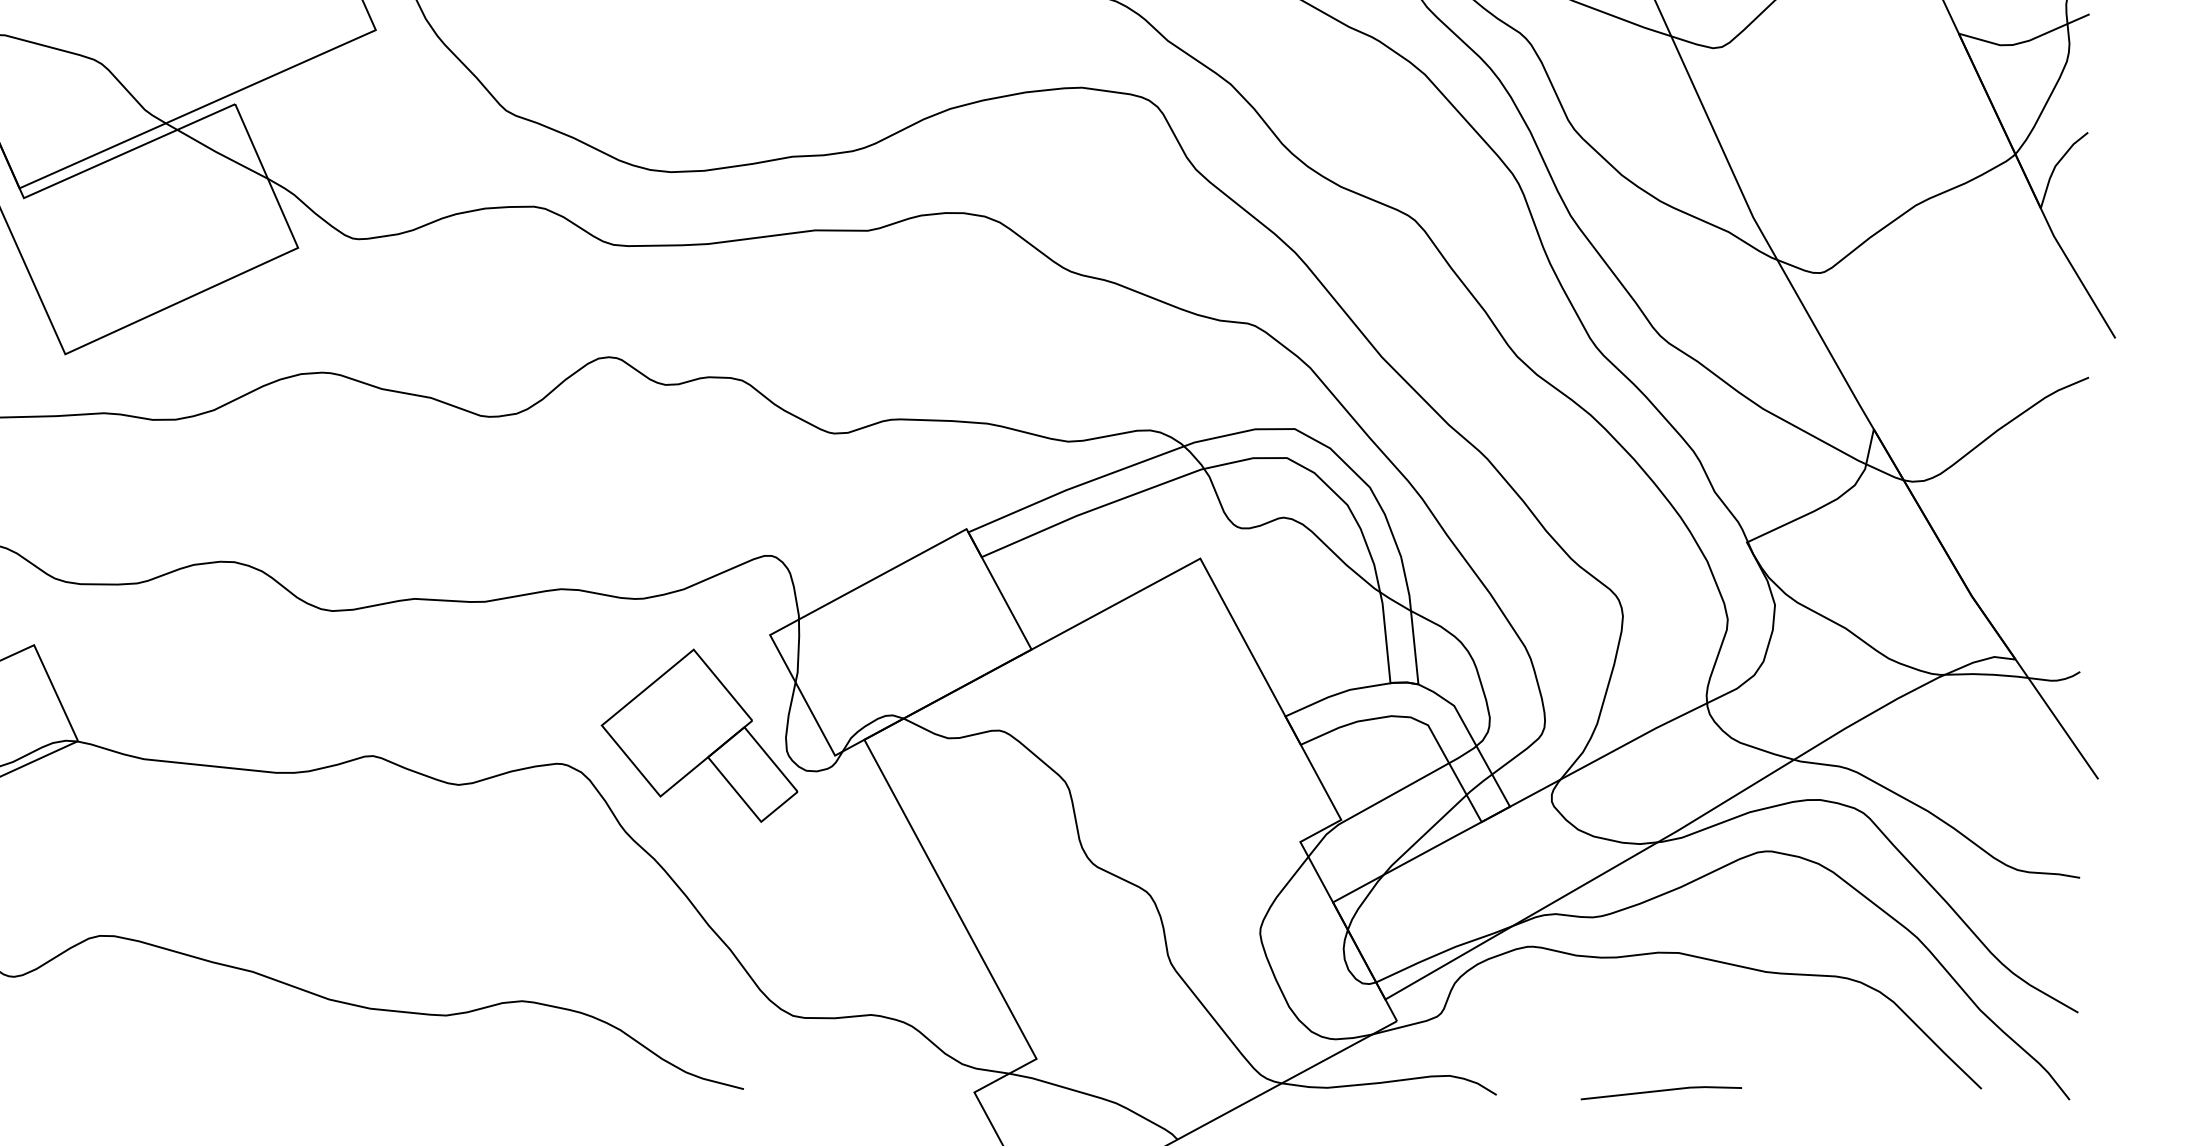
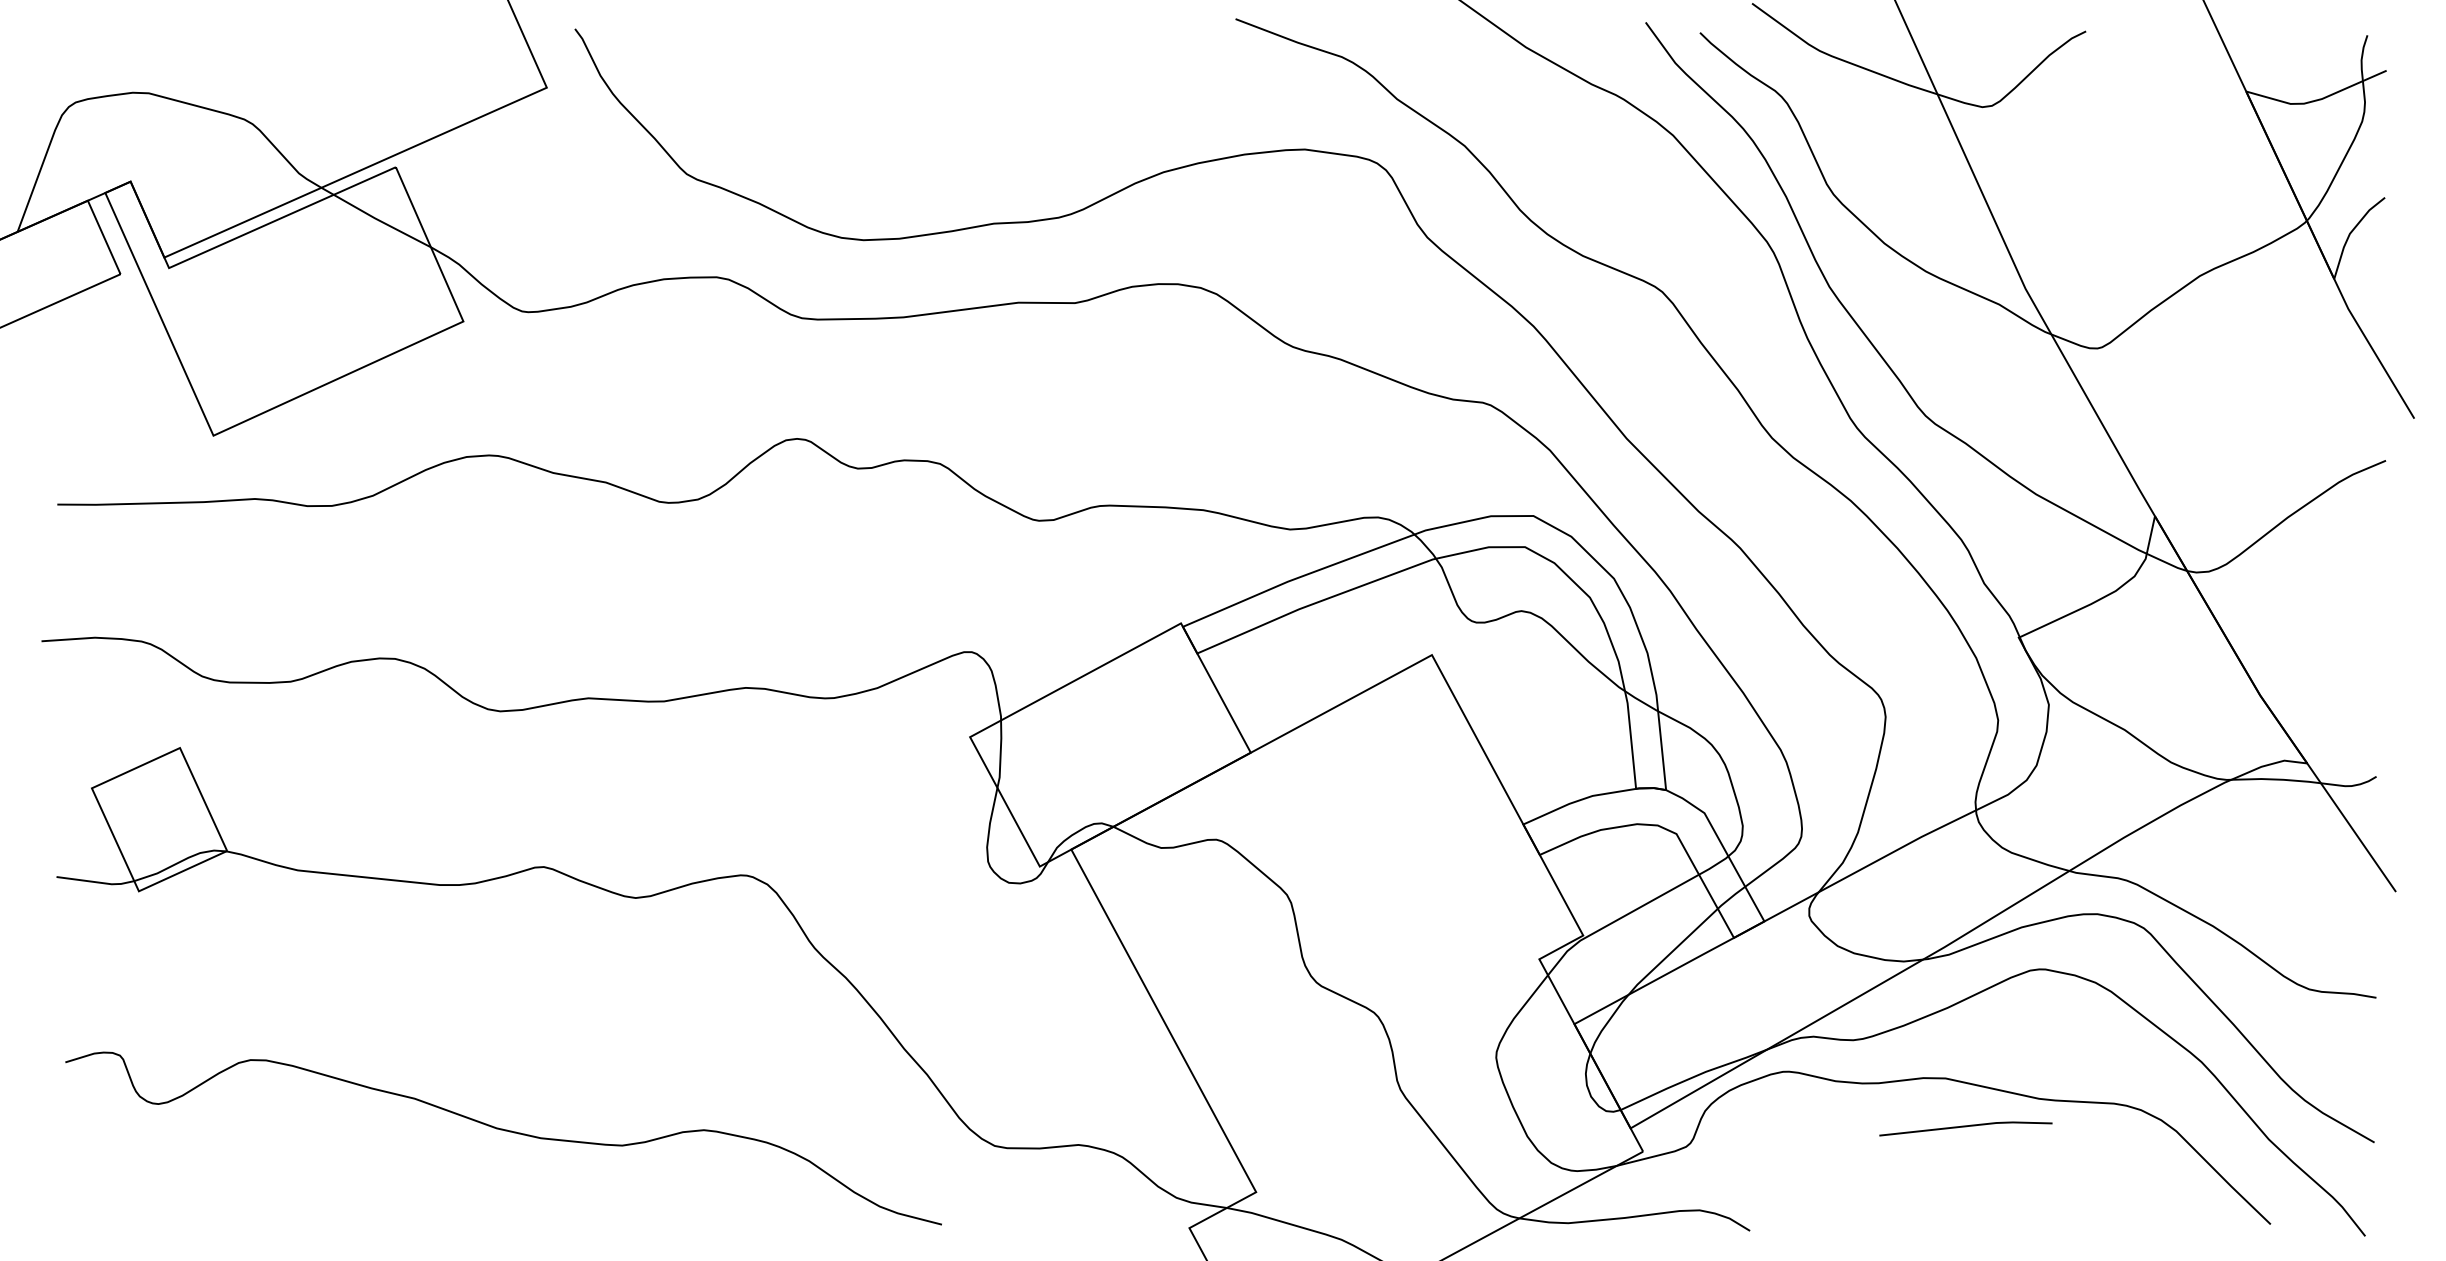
part: (699, 735) -> (894, 844), removed
line: (1661, 1091) -> (1965, 1127), moved

